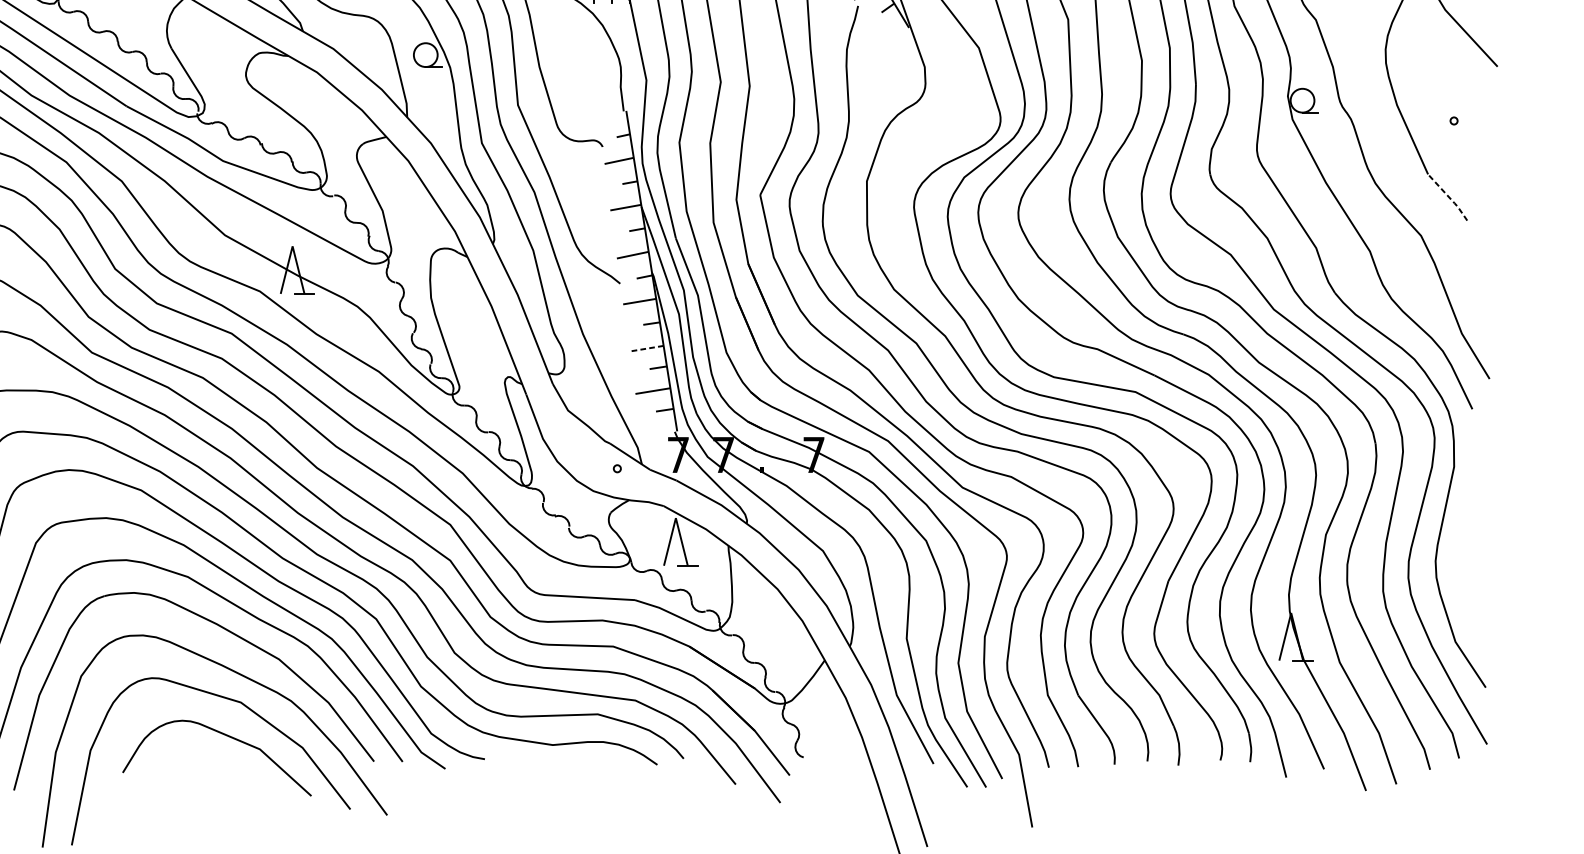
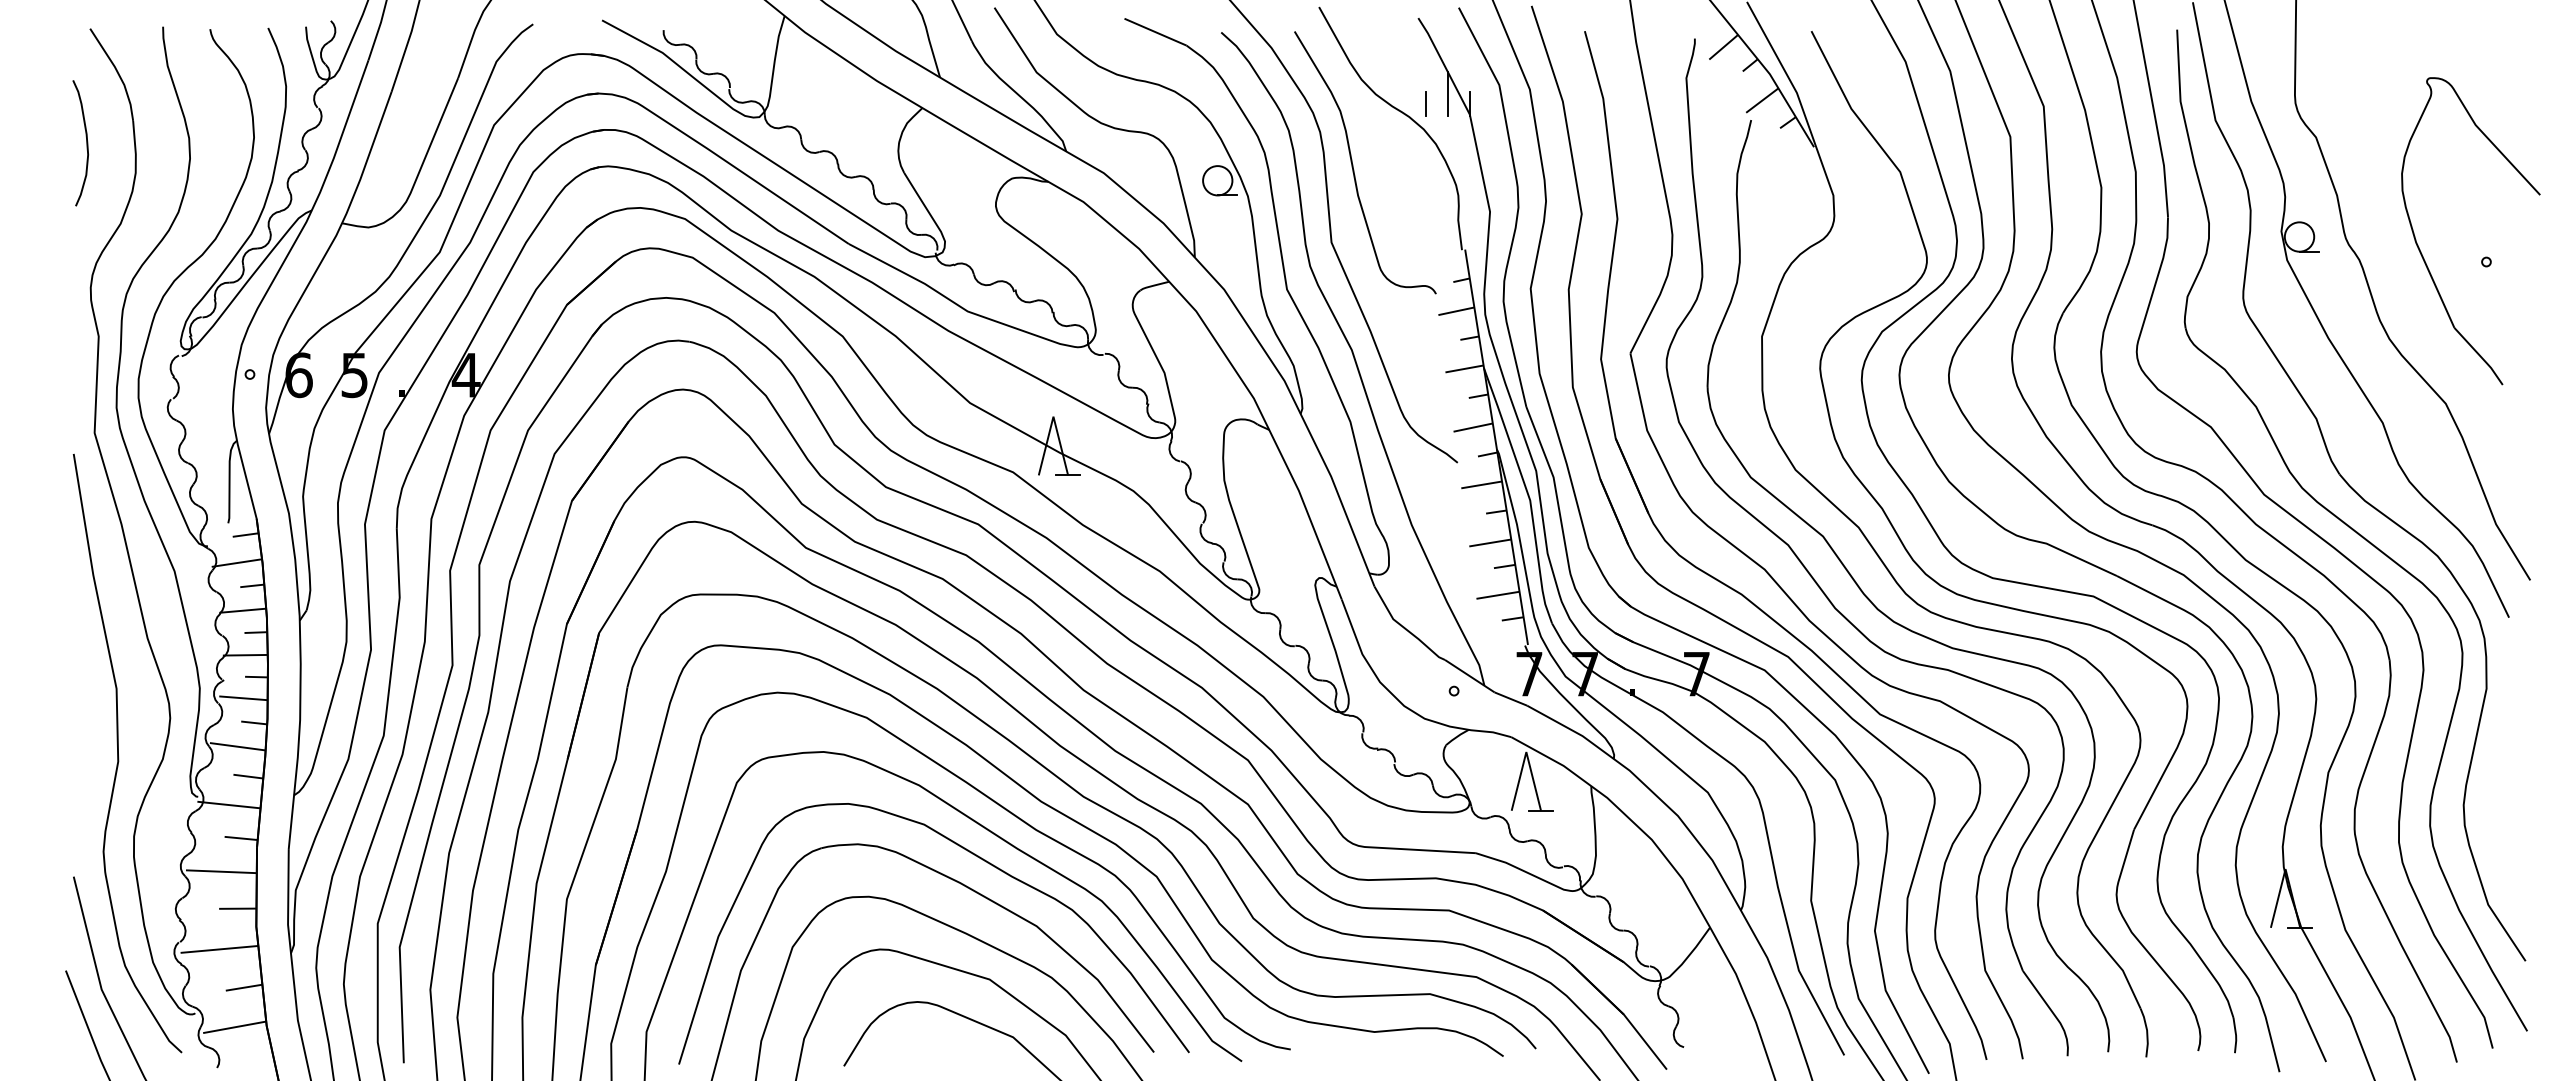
line: (1449, 197) -> (2480, 356), dashed -> solid
line: (646, 349) -> (1489, 543), dashed -> solid

